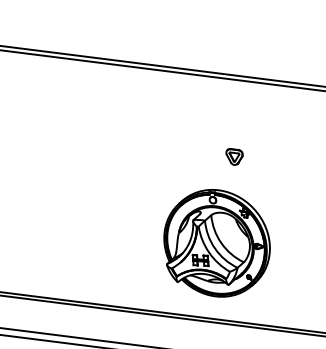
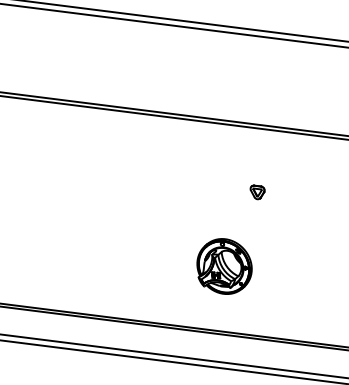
part: (234, 157) -> (257, 192), moved
part: (216, 243) -> (224, 266), size x0.6

